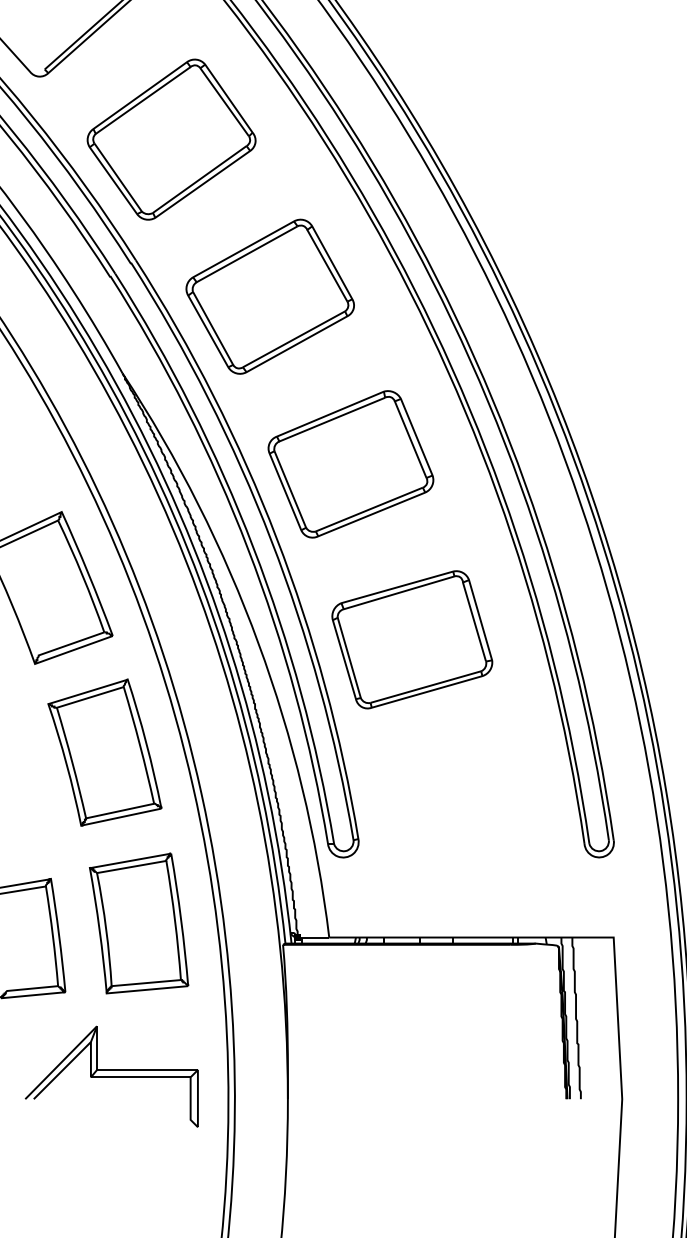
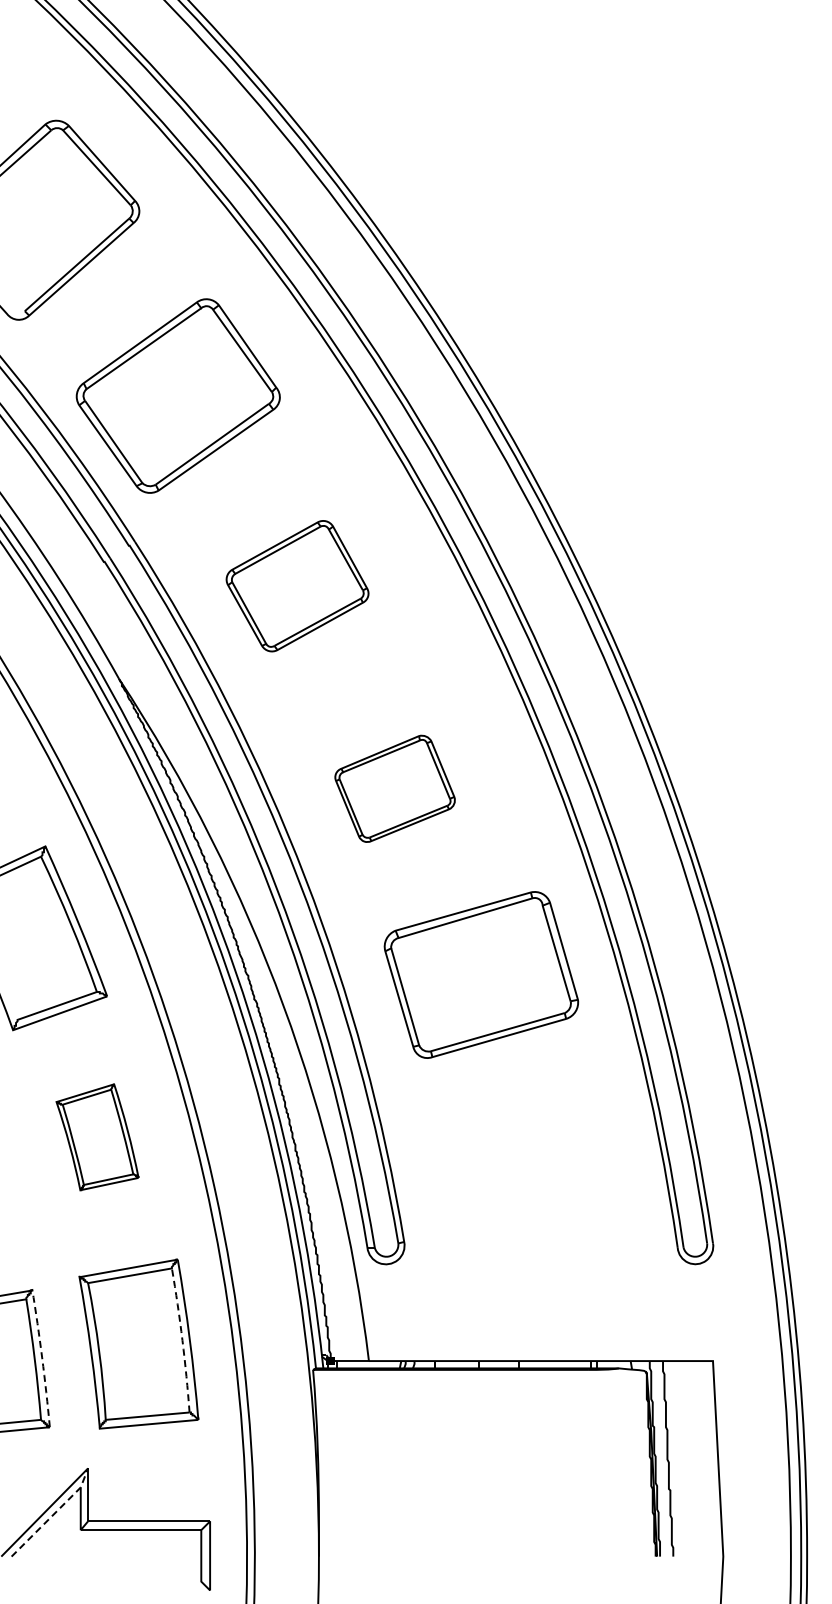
part: (270, 297) -> (297, 586), size x0.7
part: (350, 464) -> (394, 788), size x0.6
part: (412, 639) -> (481, 974), moved
part: (104, 751) -> (97, 1136), size x0.6
arc: (175, 920) -> (182, 1340), solid -> dashed
arc: (59, 934) -> (42, 1357), solid -> dashed
line: (68, 1064) -> (53, 1514), solid -> dashed

